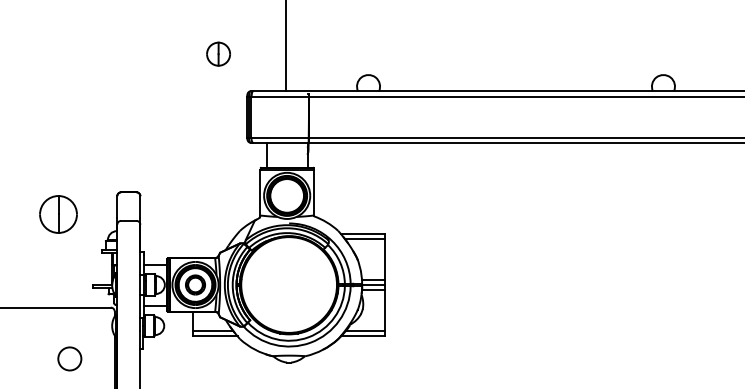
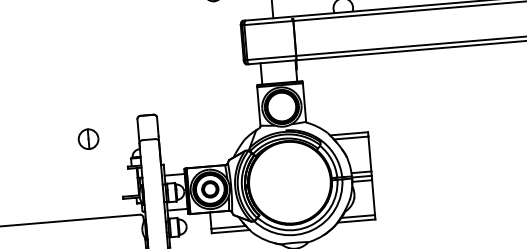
part: (57, 214) -> (87, 139), size x0.62

